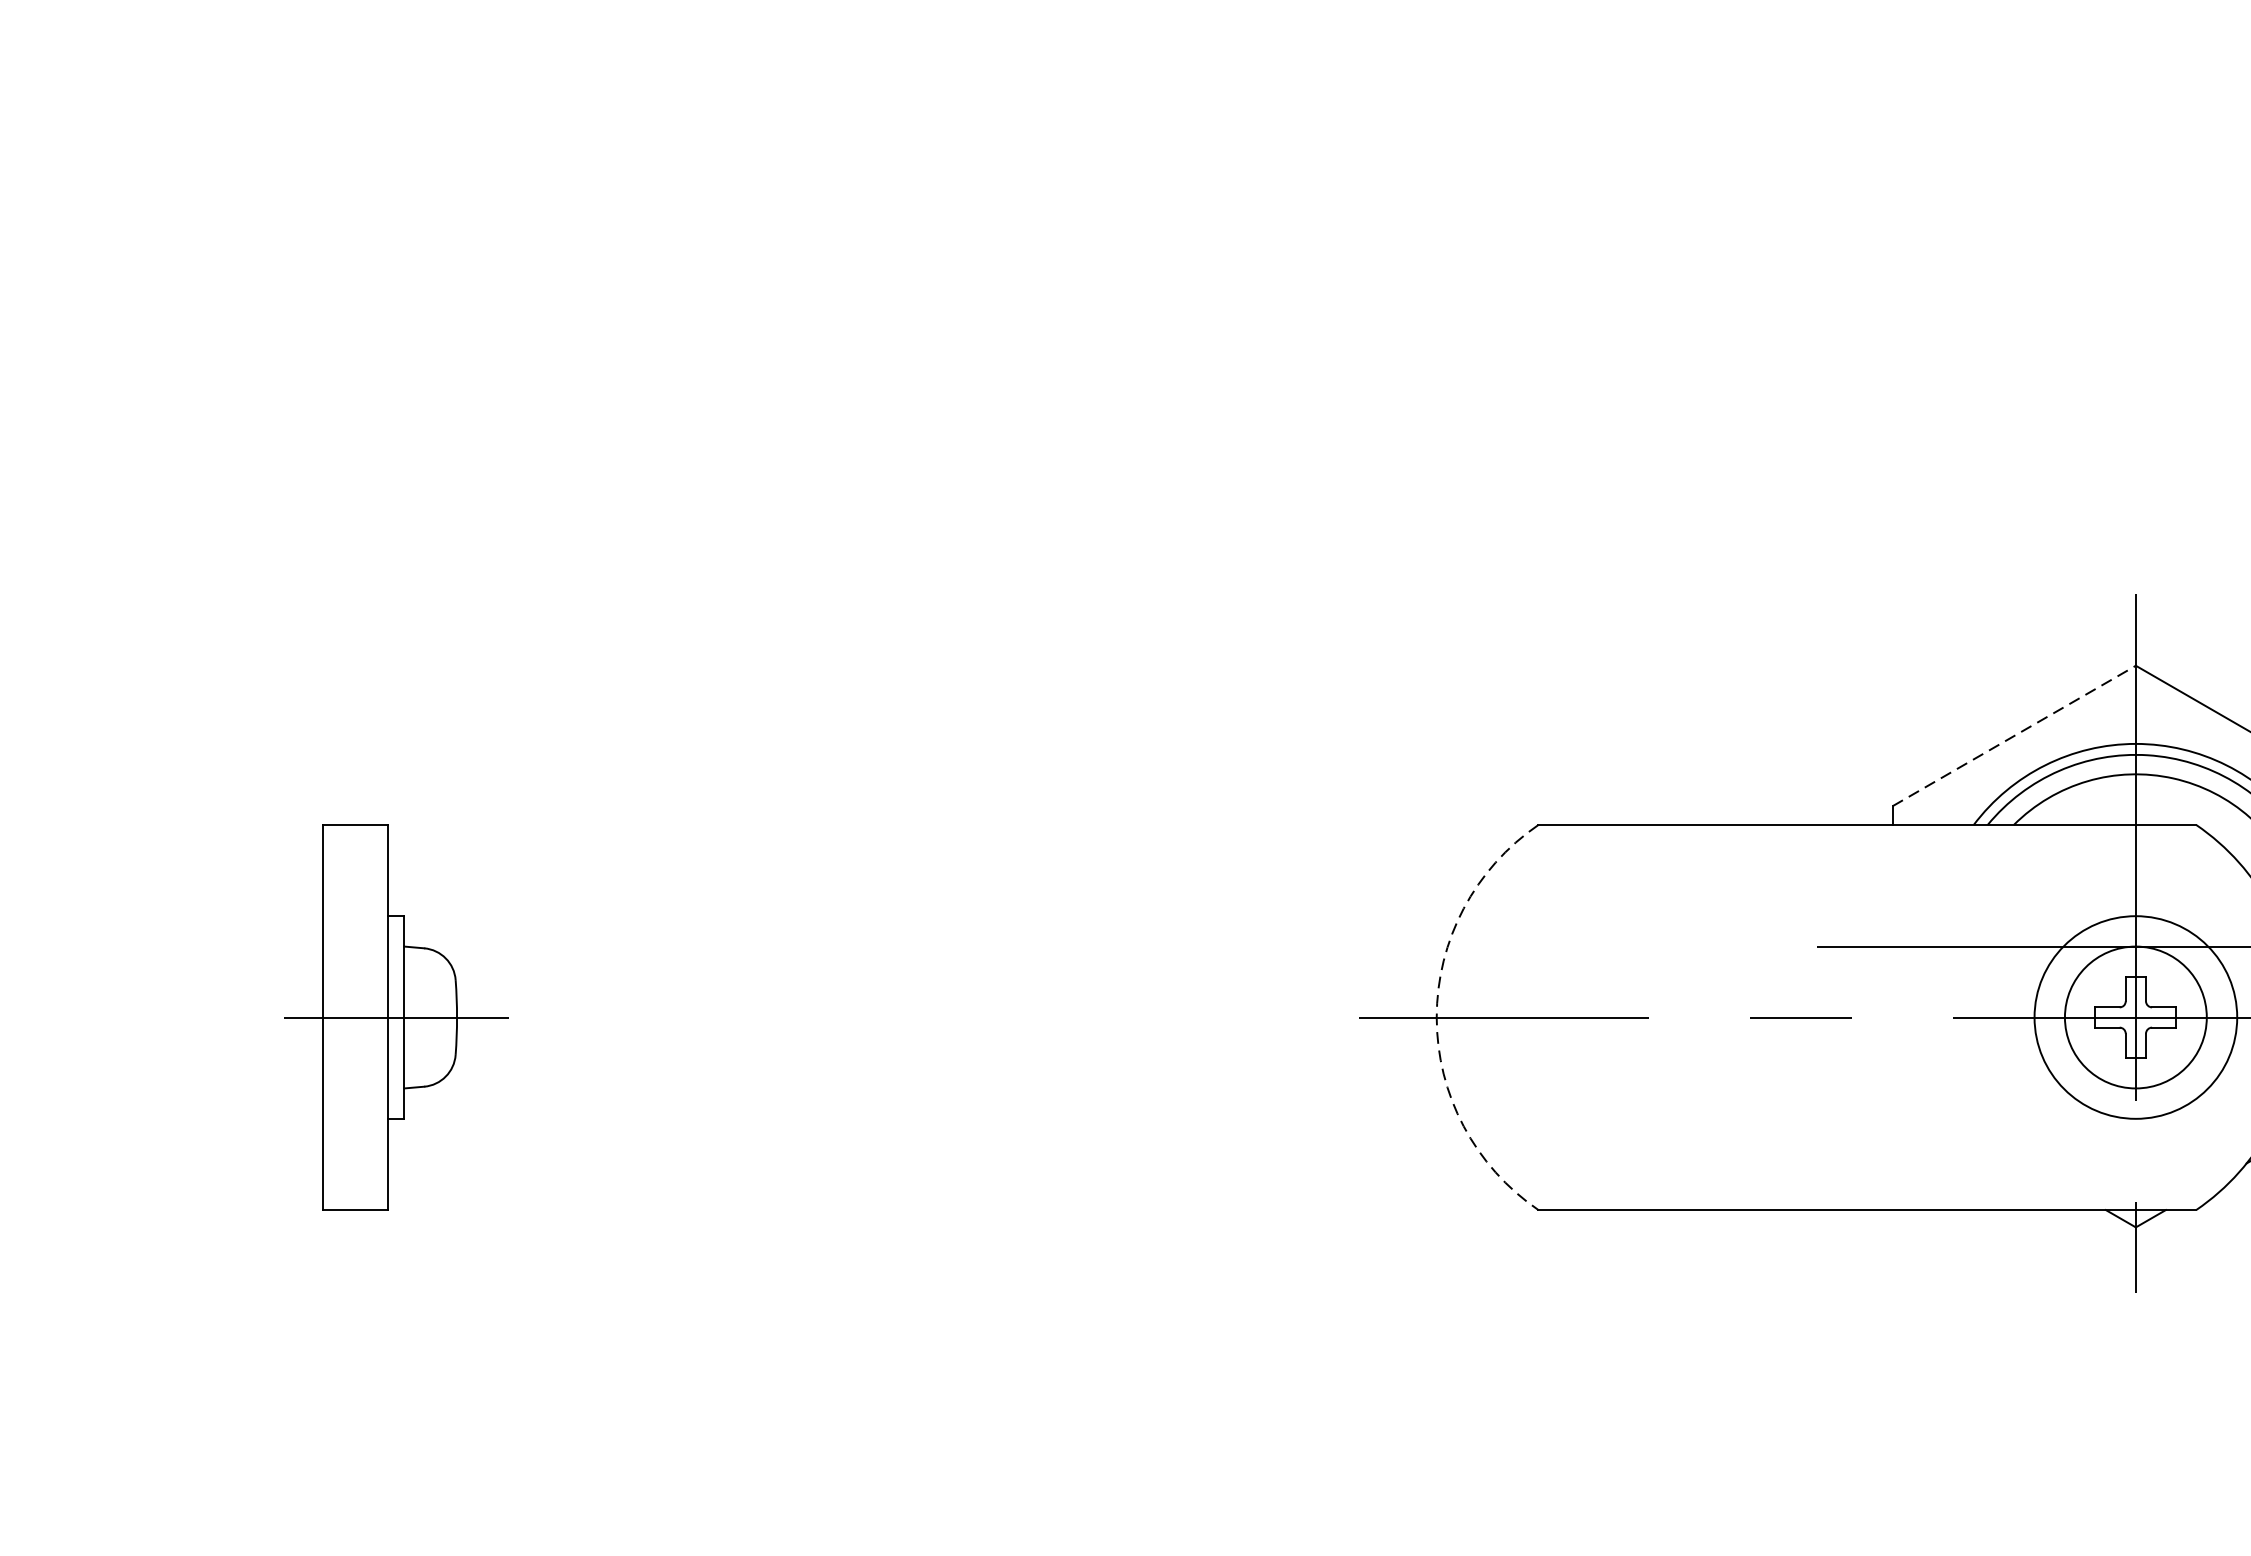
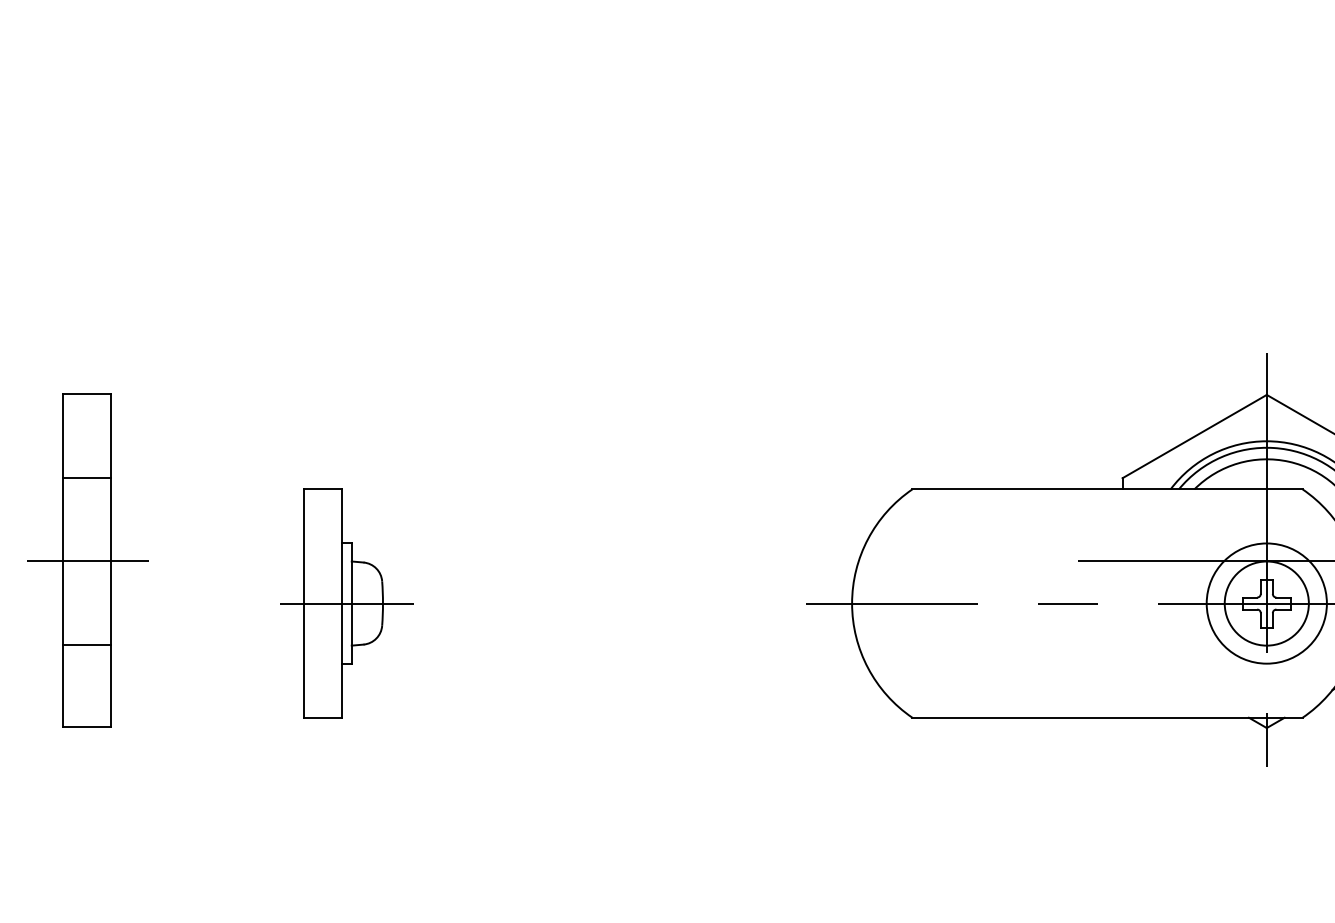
line: (2015, 735) -> (1195, 436), dashed -> solid
part: (147, 944) -> (87, 560), added
part: (395, 1017) -> (346, 603), moved
arc: (1437, 1017) -> (852, 603), dashed -> solid

